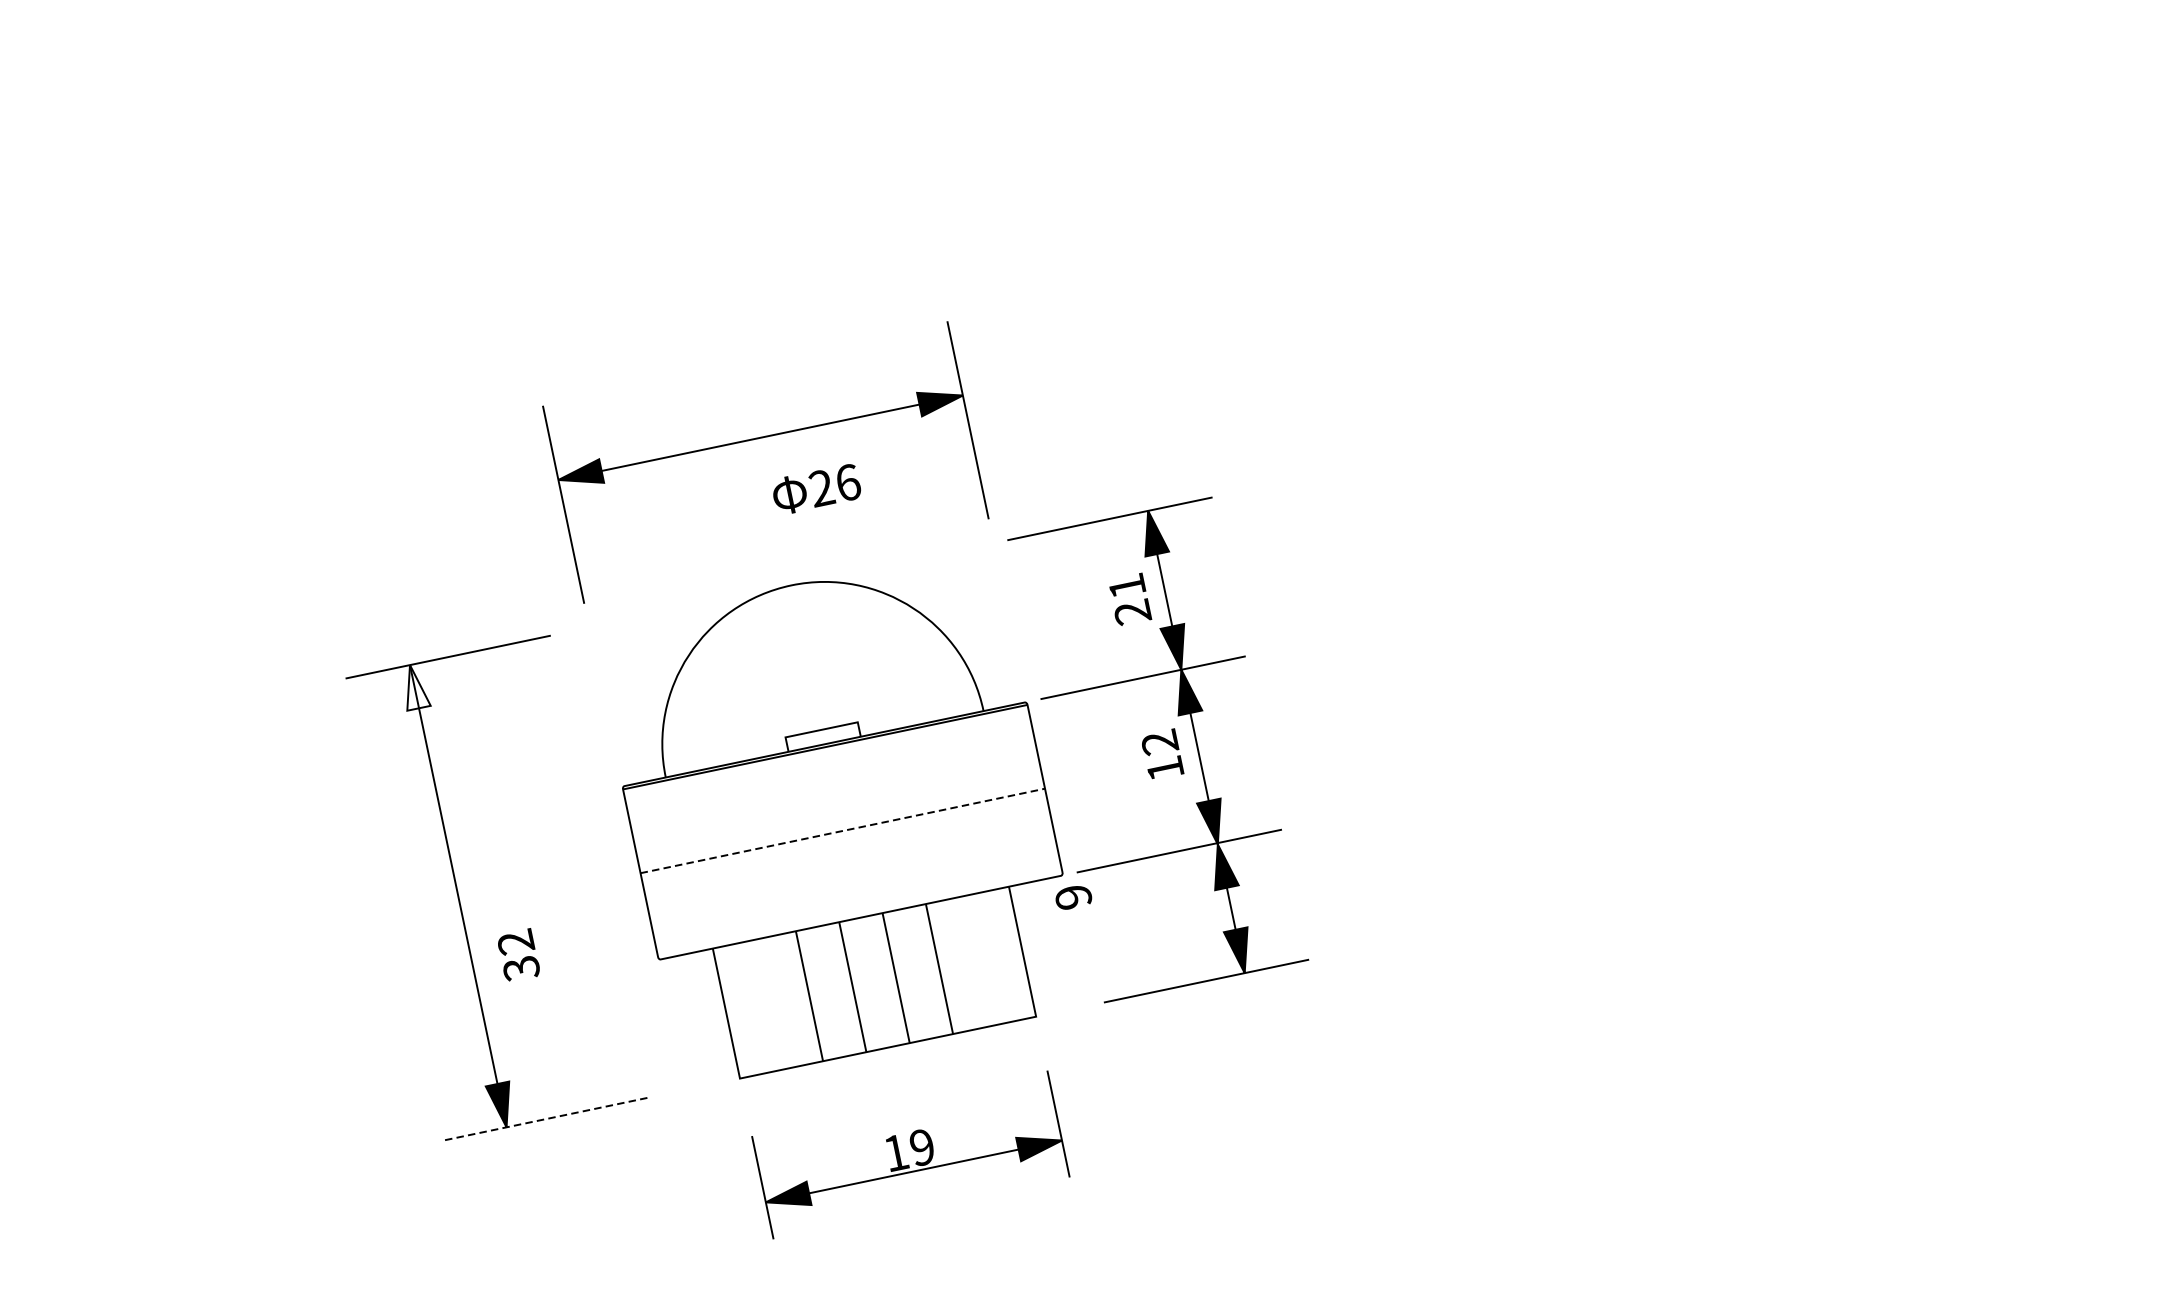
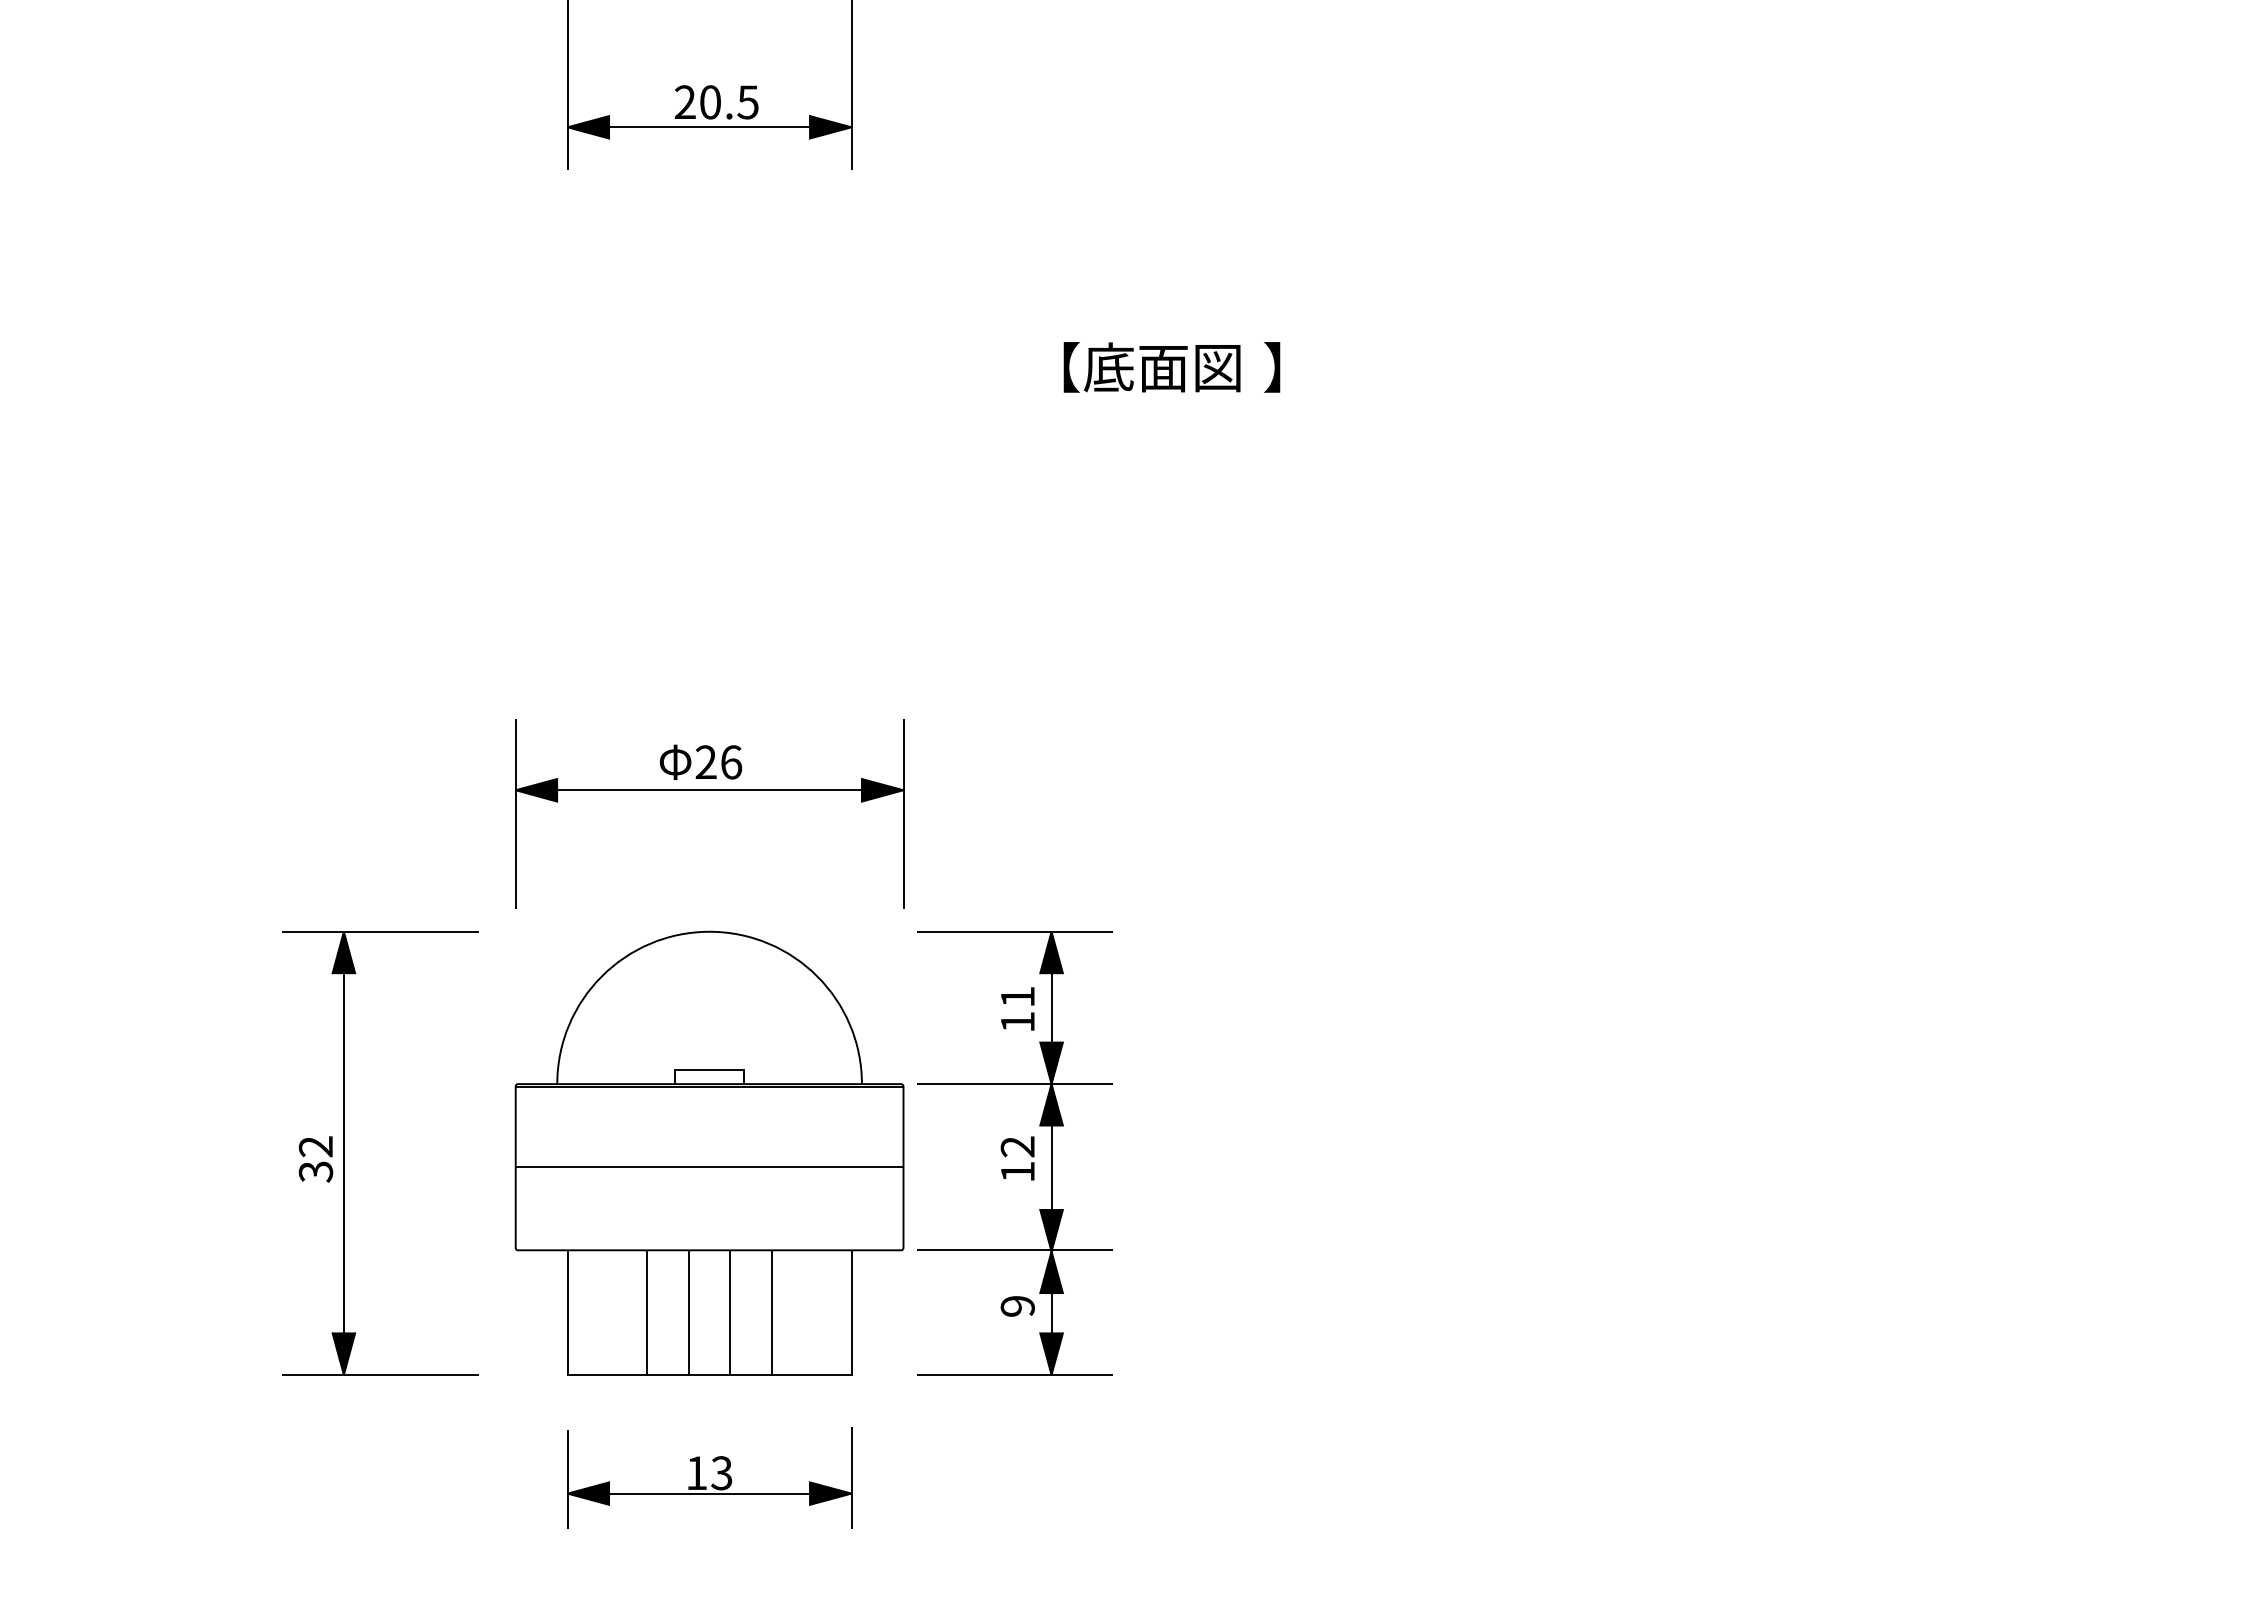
text: (815, 489) -> (700, 762), moved
text: (1132, 611) -> (1017, 1021), 21 -> 11
fill: (414, 686) -> (343, 952), added
line: (842, 831) -> (709, 1167), dashed -> solid
text: (1073, 897) -> (1017, 1306), moved
text: (518, 955) -> (315, 1159), moved
line: (544, 1118) -> (380, 1374), dashed -> solid
text: (921, 1147) -> (721, 1473), 19 -> 13

